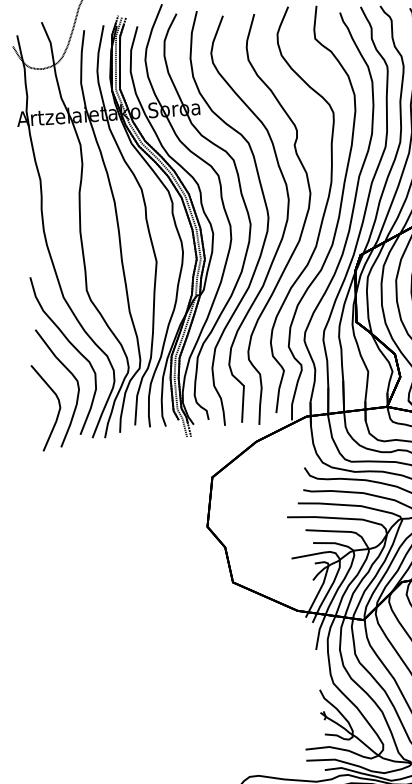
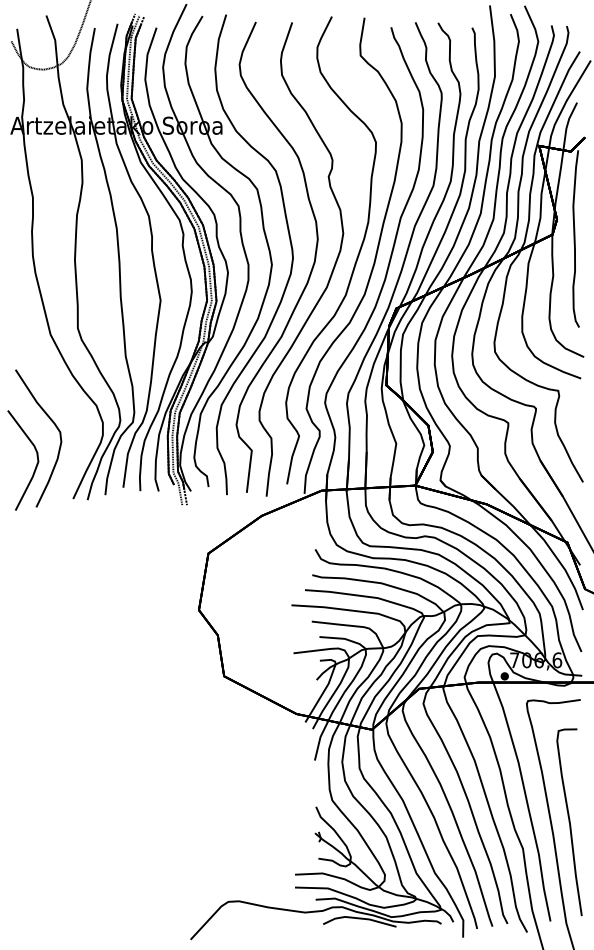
part: (72, 346) -> (57, 392), removed

